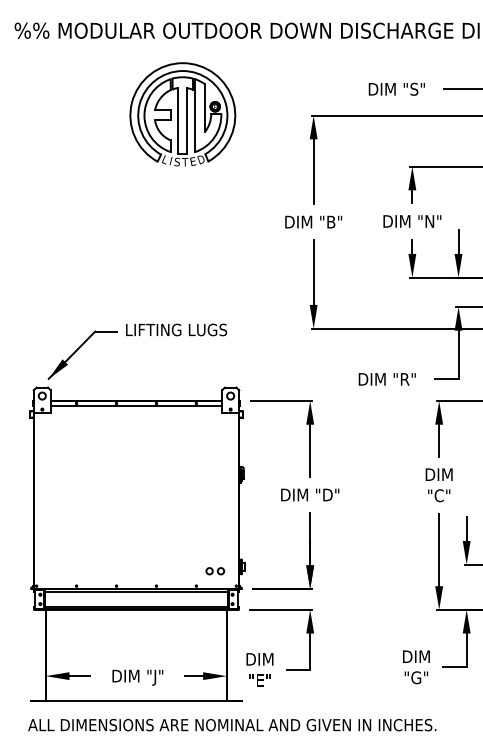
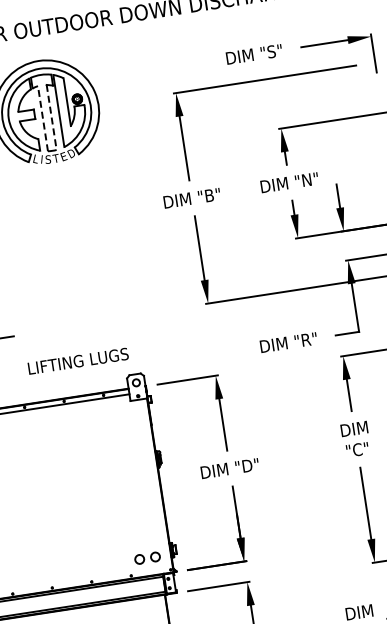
line: (178, 120) -> (43, 118), solid -> dashed
line: (187, 120) -> (52, 116), solid -> dashed
text: (176, 329) -> (78, 360), moved
part: (215, 571) -> (147, 558), size x1.4

